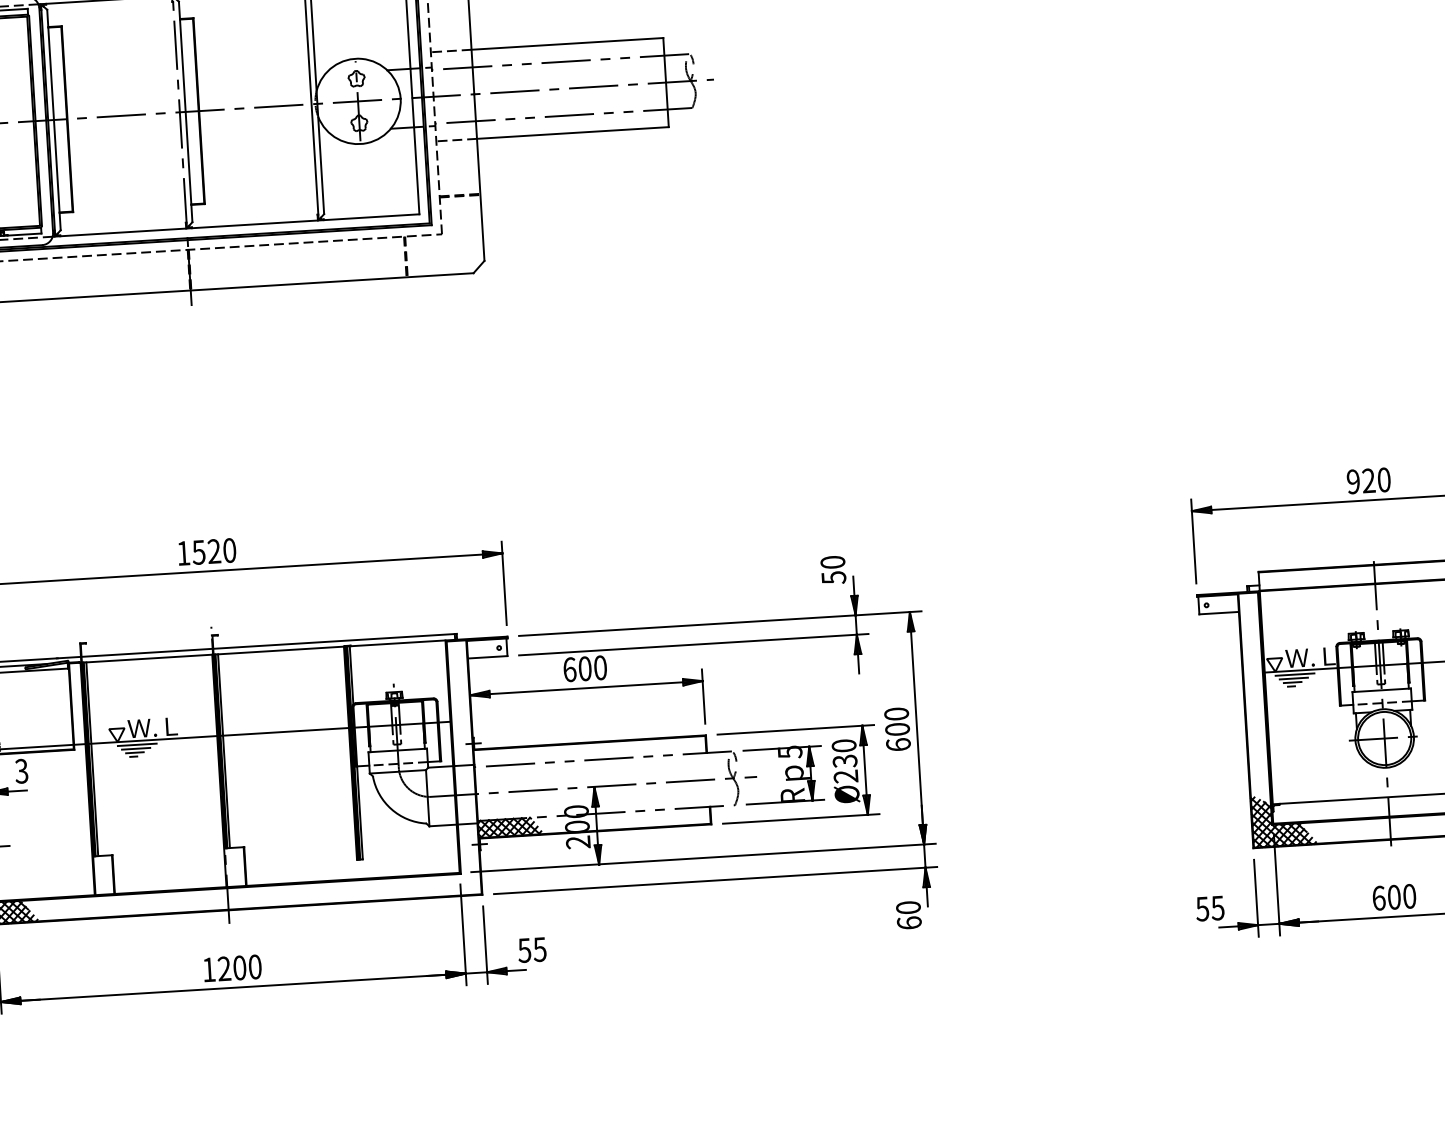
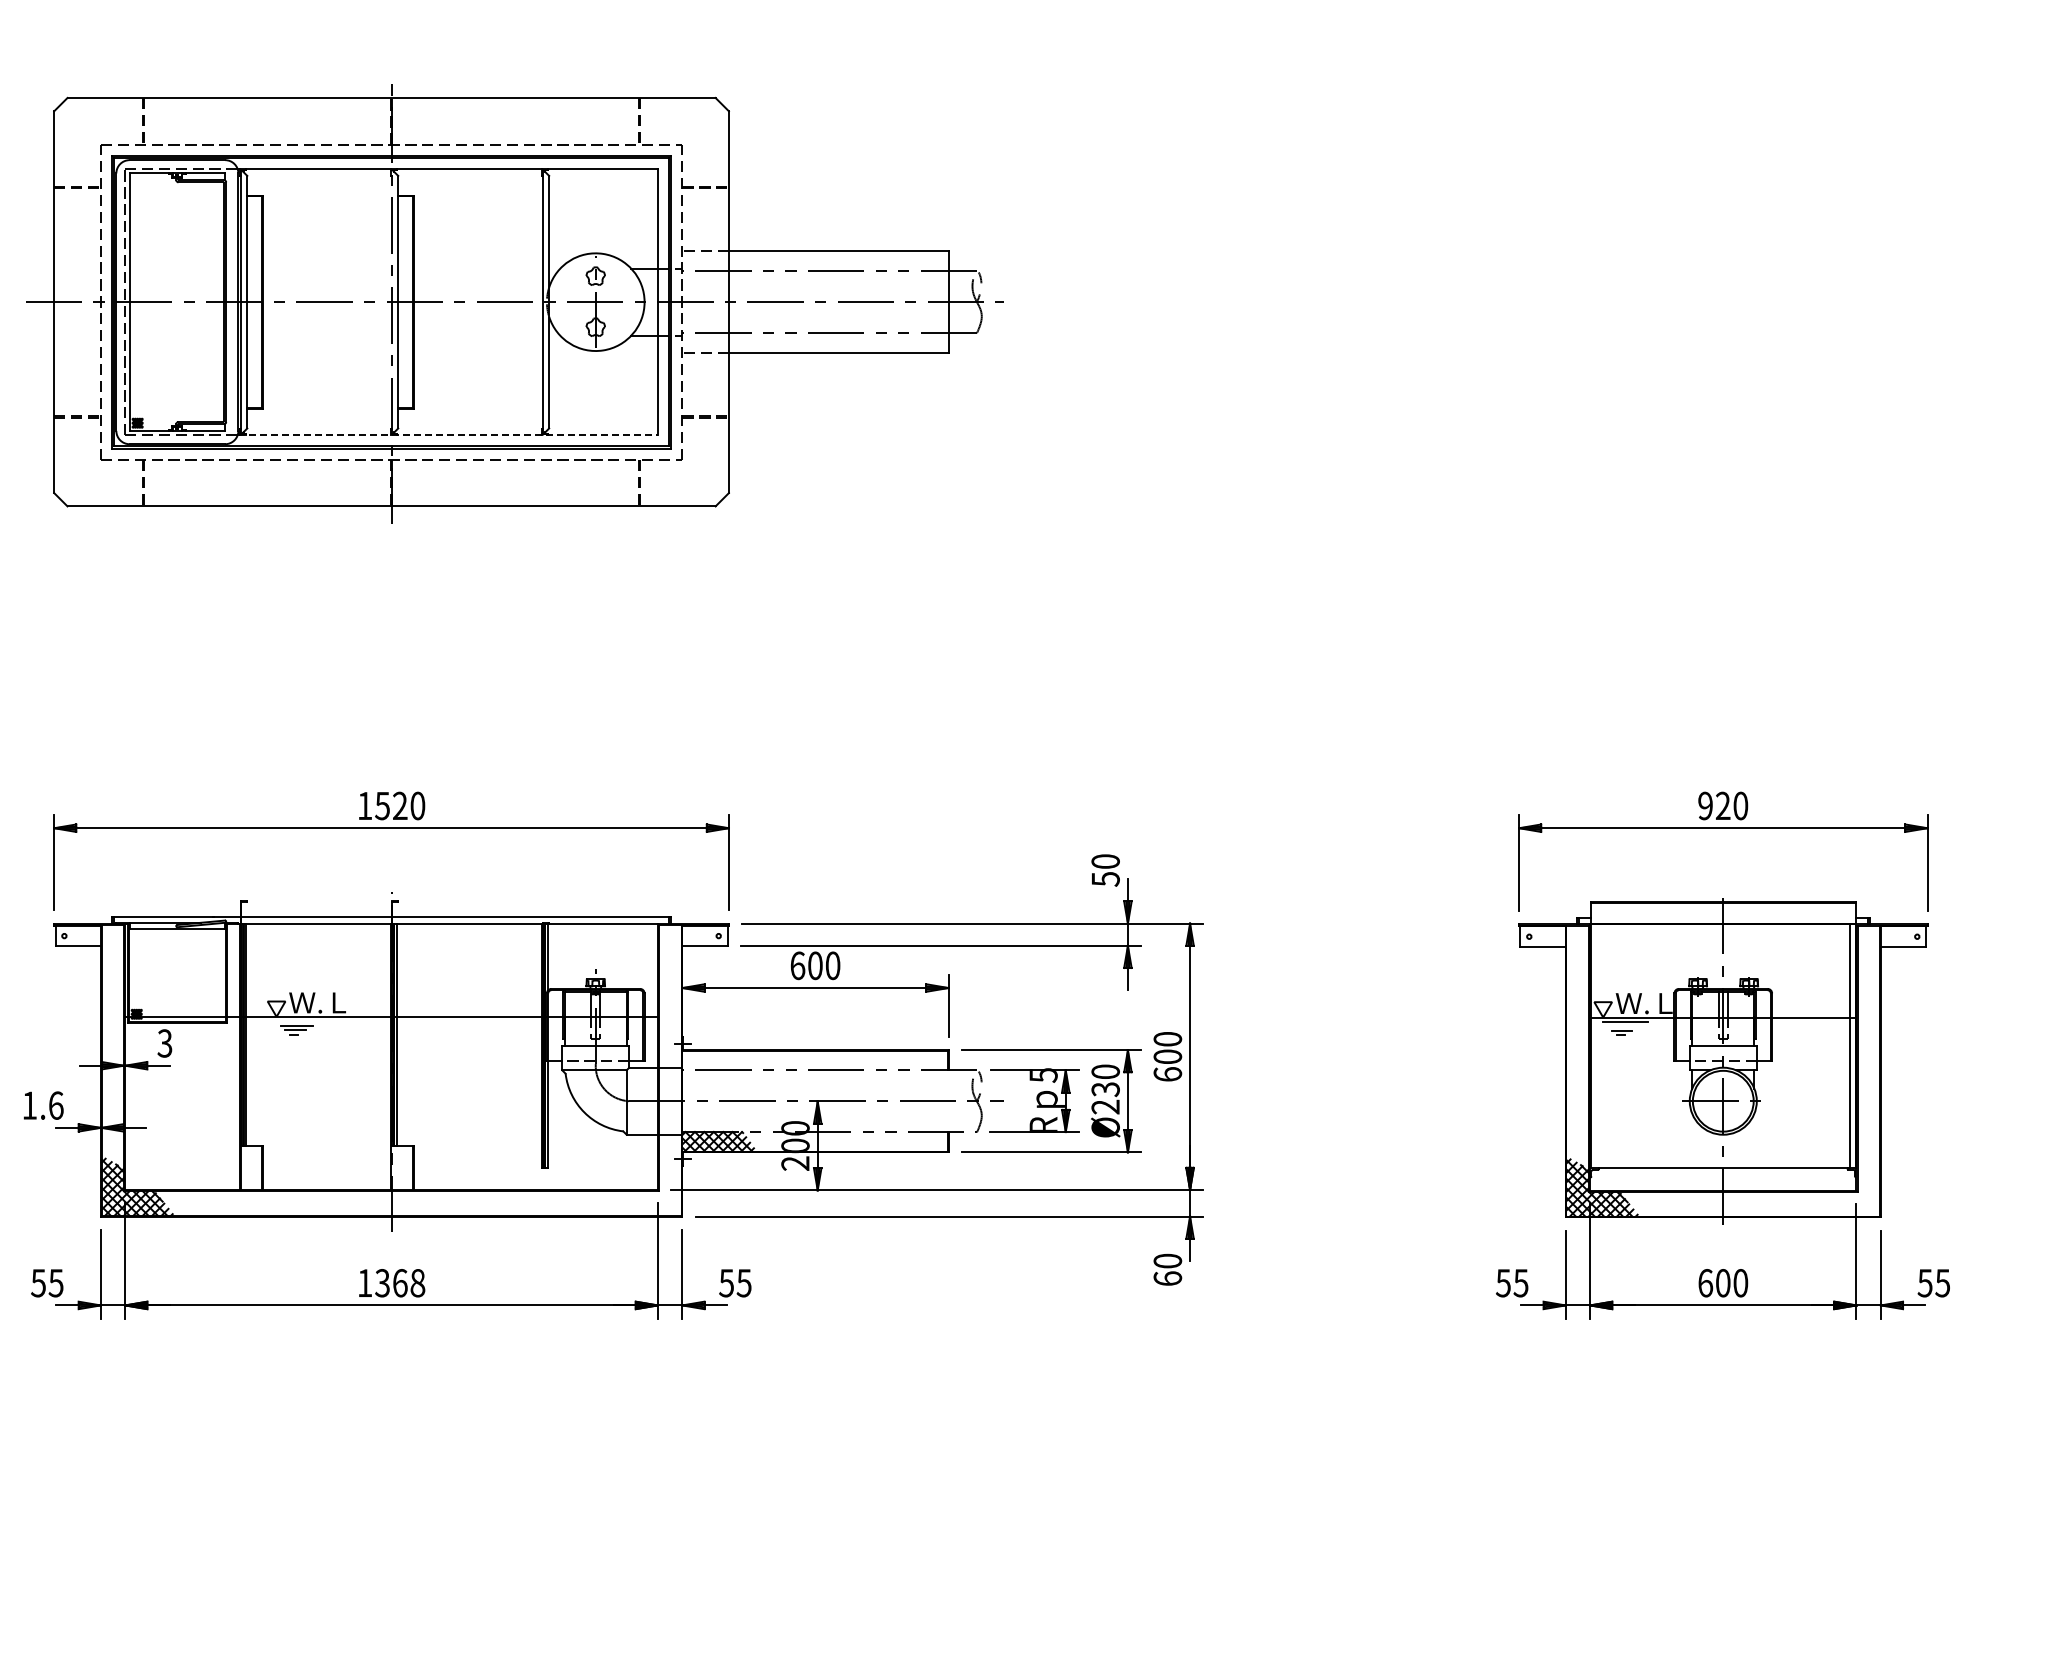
line: (236, 225) -> (448, 435), solid -> dashed
line: (1293, 678) -> (1623, 1026), removed
line: (137, 745) -> (298, 1021), removed
text: (240, 968) -> (400, 1283), 1200 -> 1368

